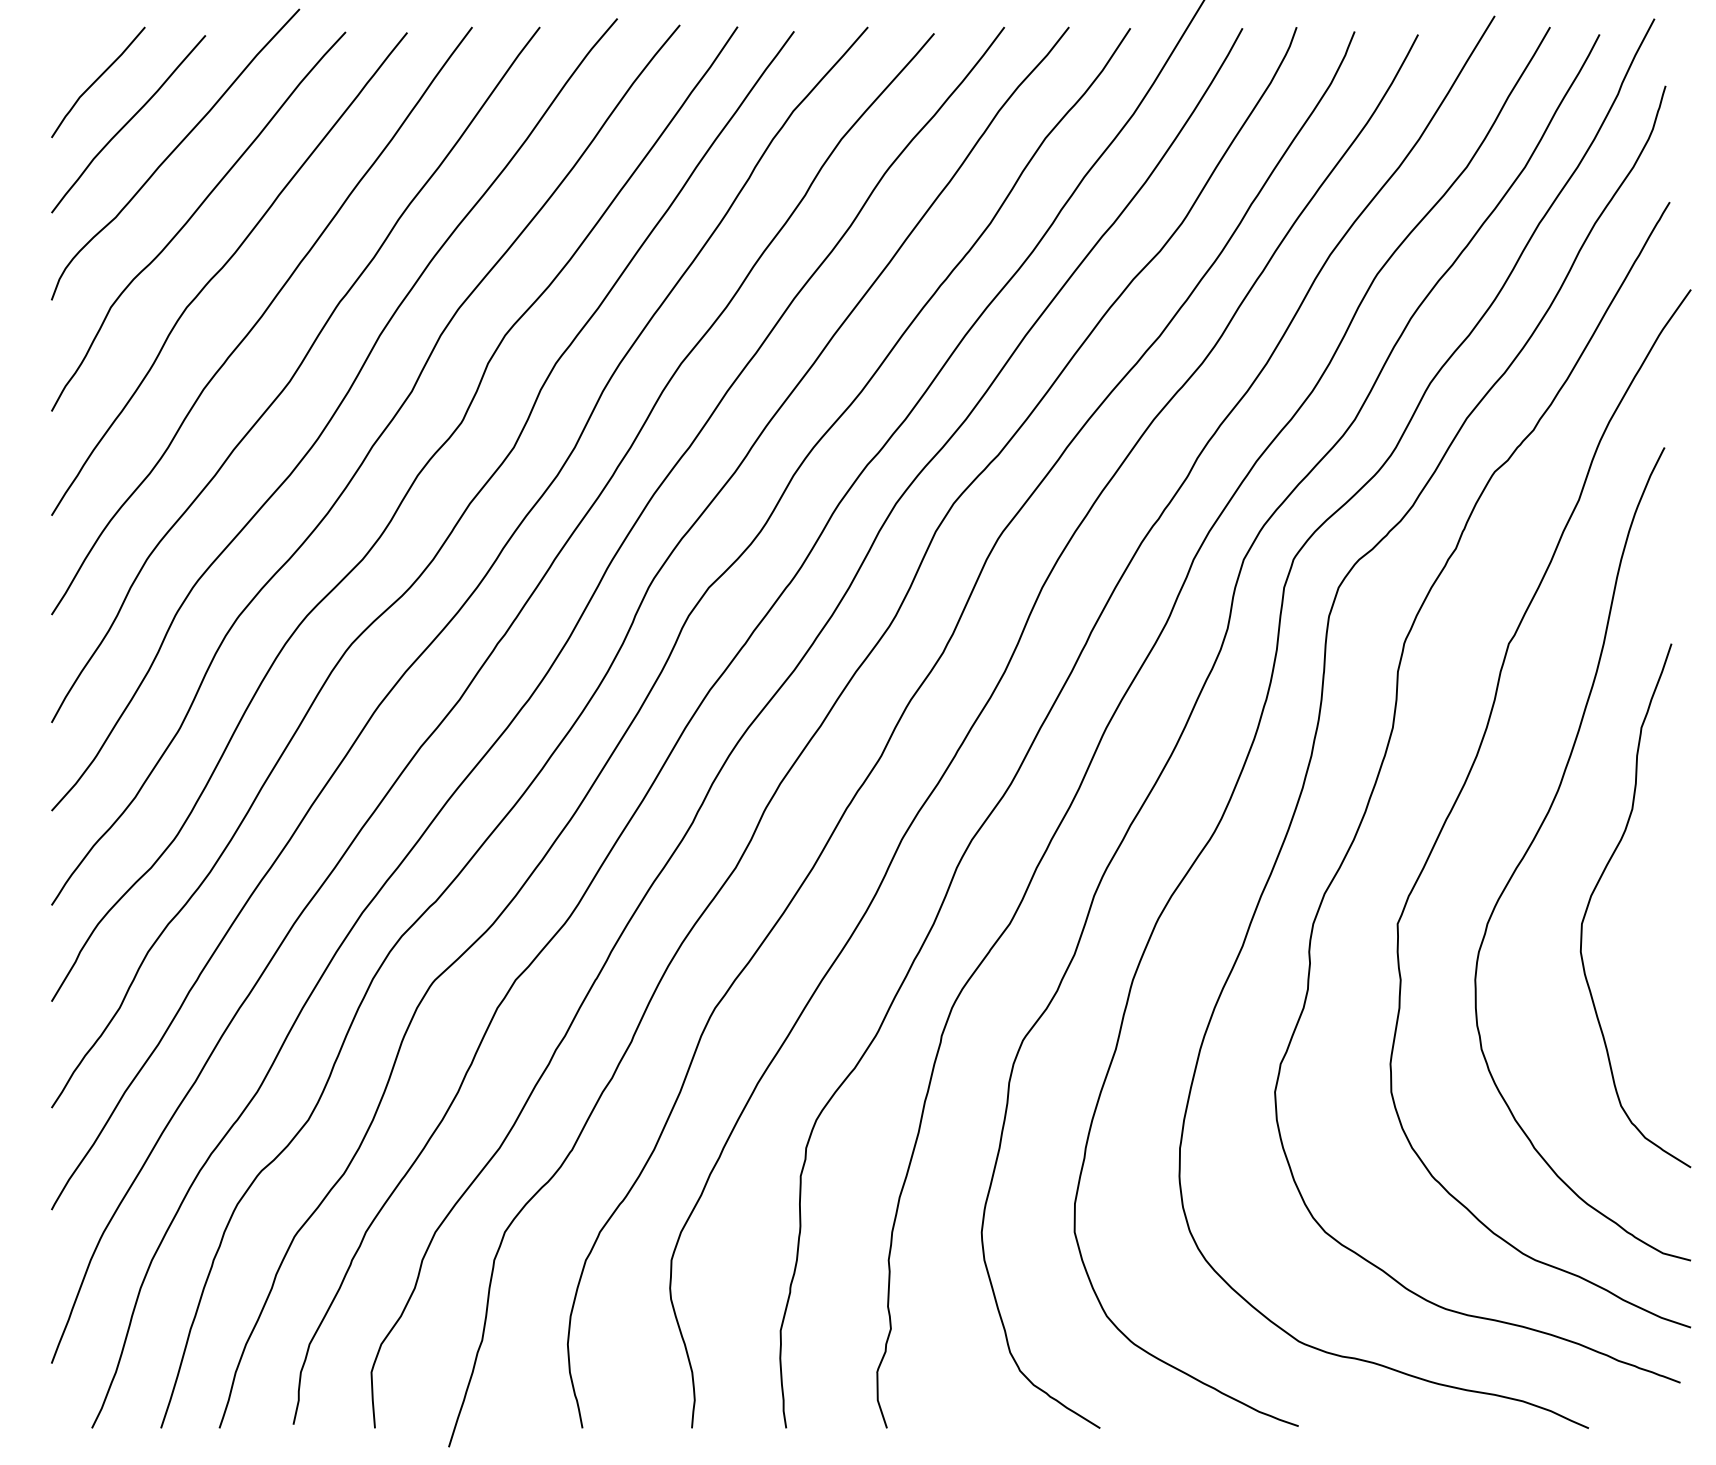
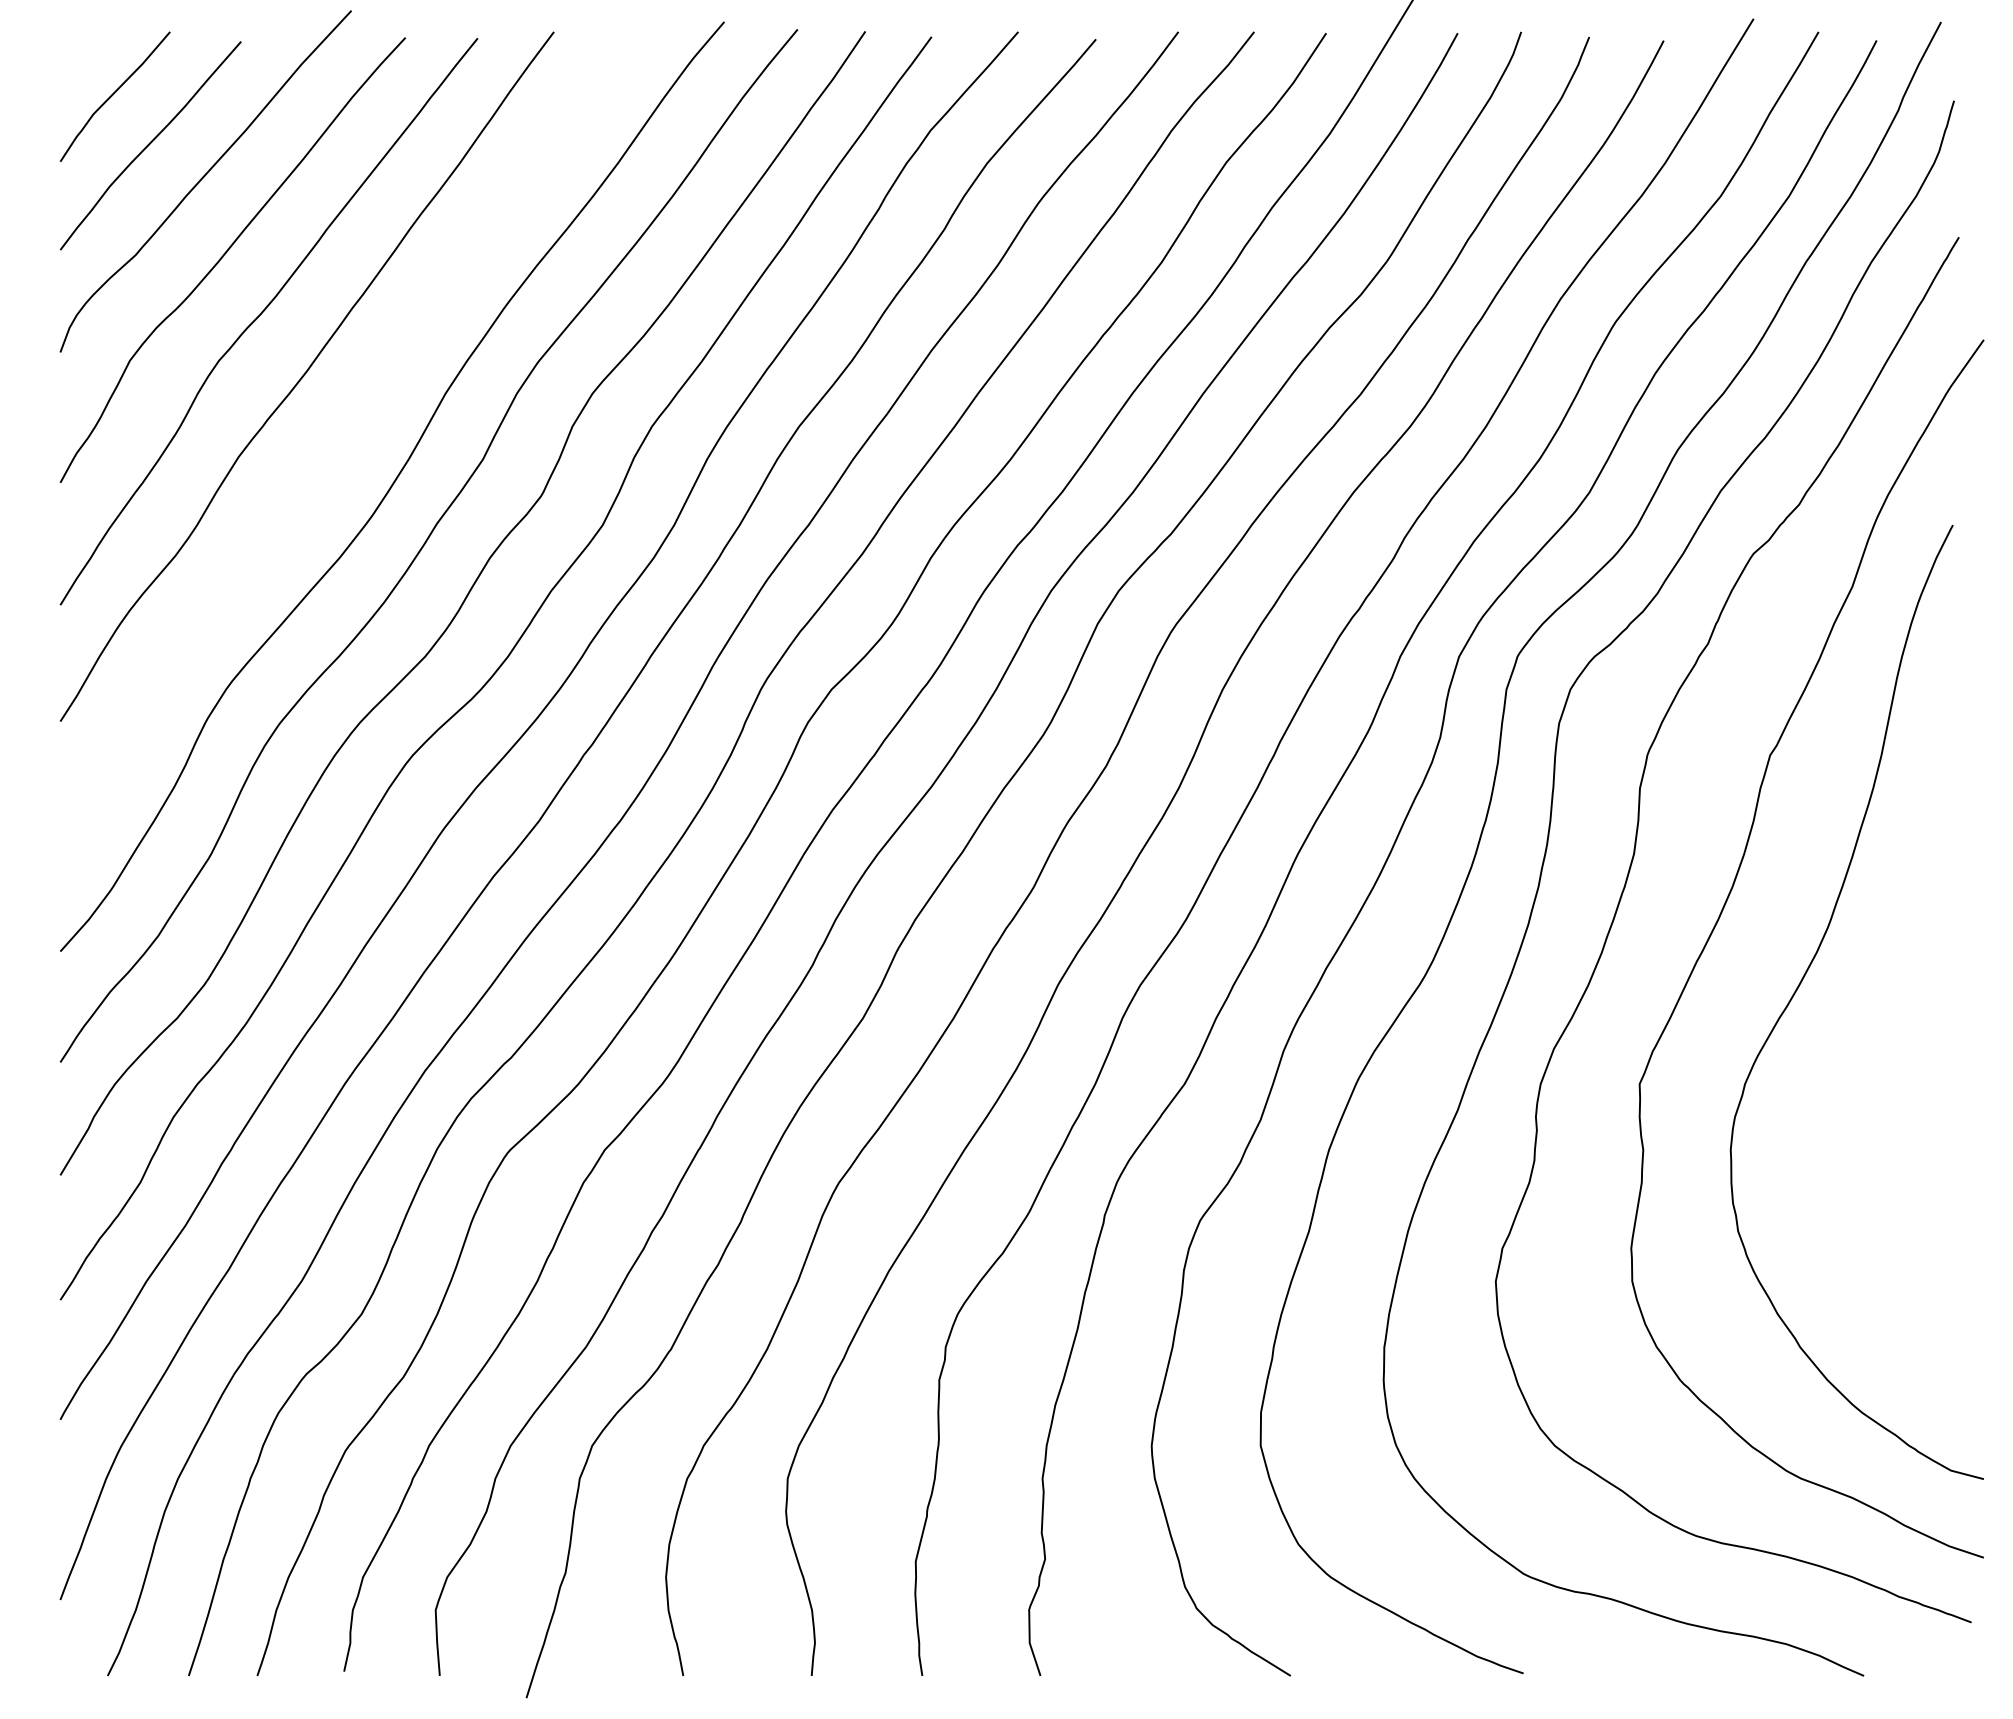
curve: (295, 374) -> (346, 439), removed
curve: (1596, 886) -> (1873, 1040), removed

